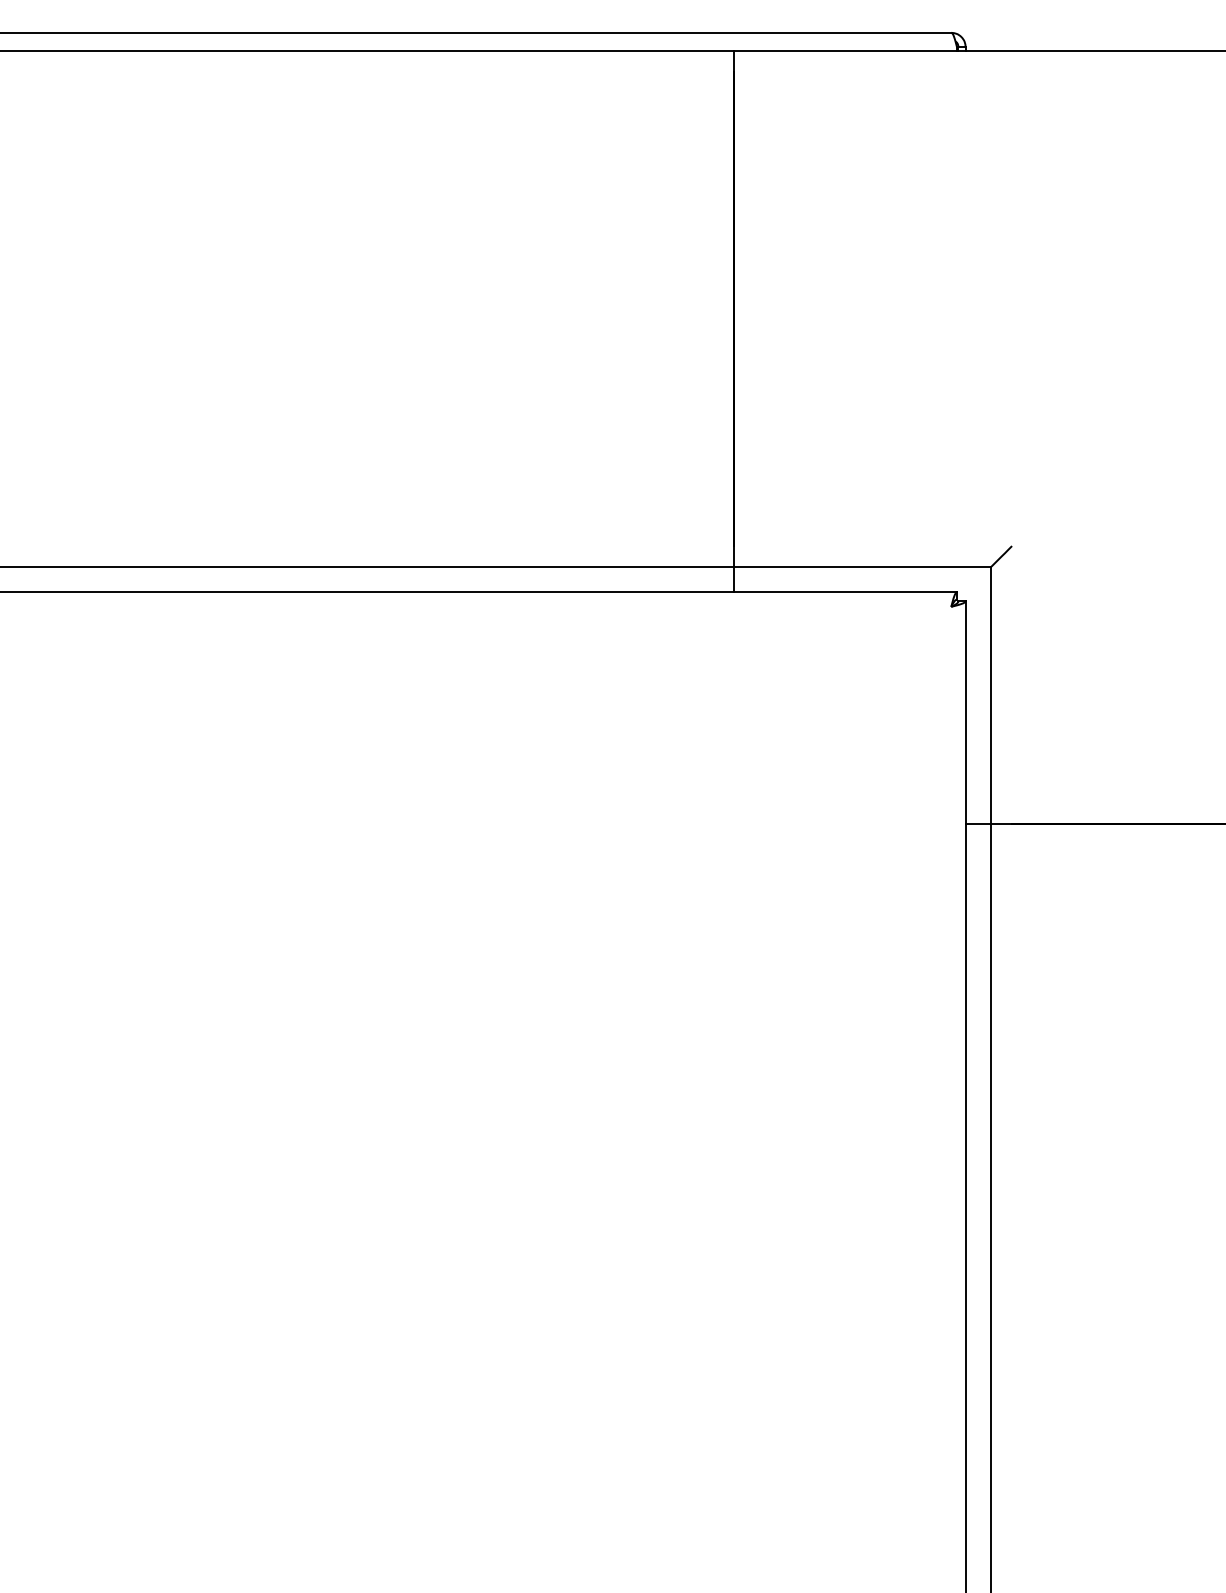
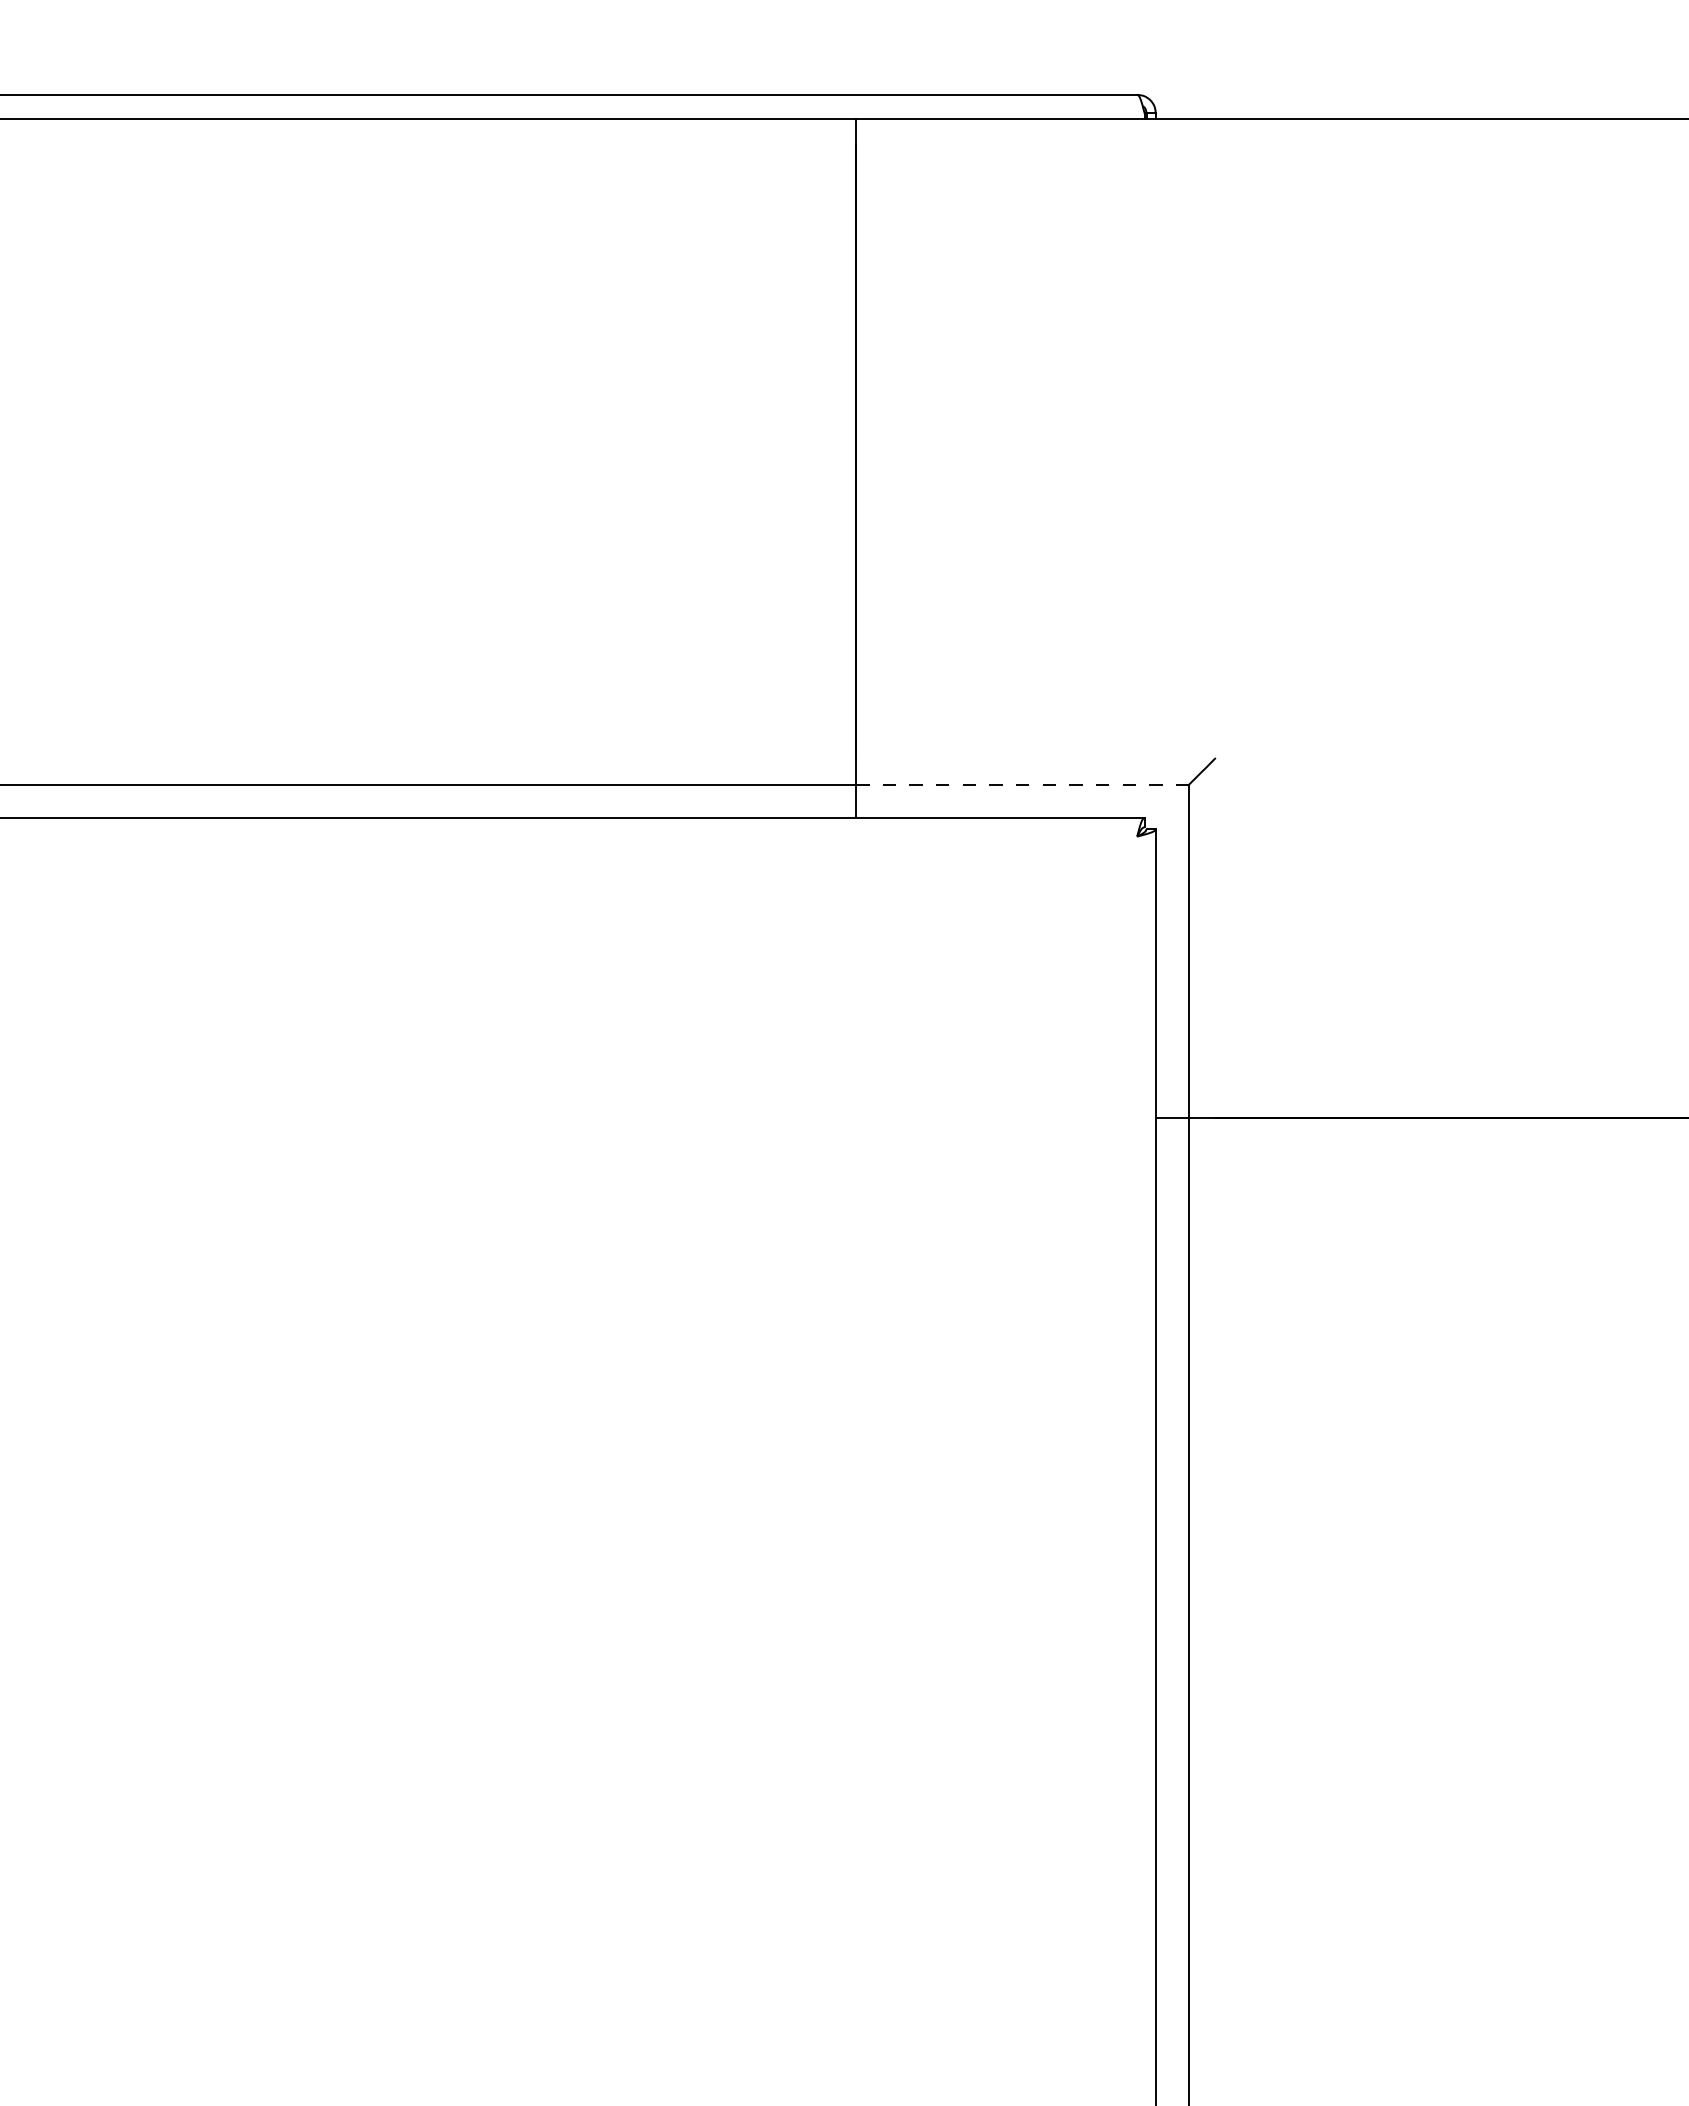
line: (862, 566) -> (1022, 784), solid -> dashed

